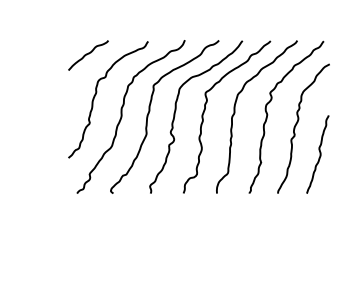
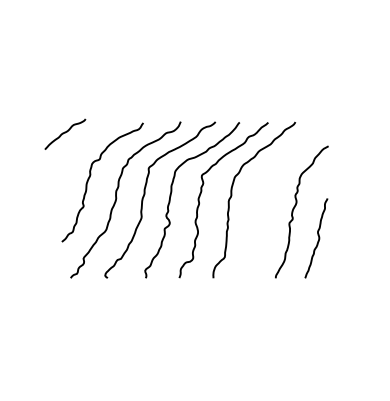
curve: (88, 54) -> (65, 133), moved
curve: (267, 117) -> (265, 200), removed

